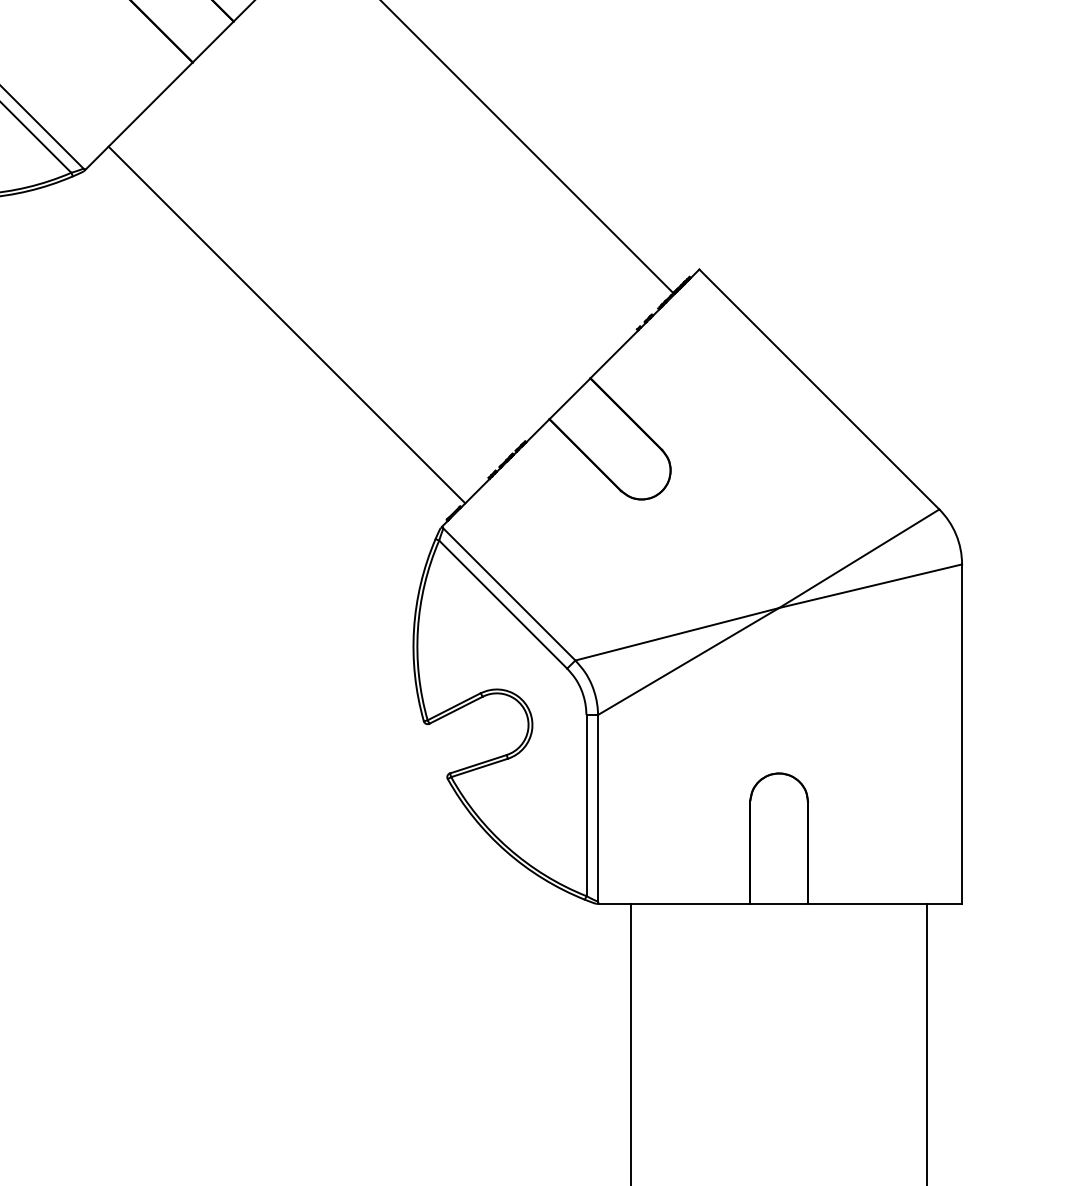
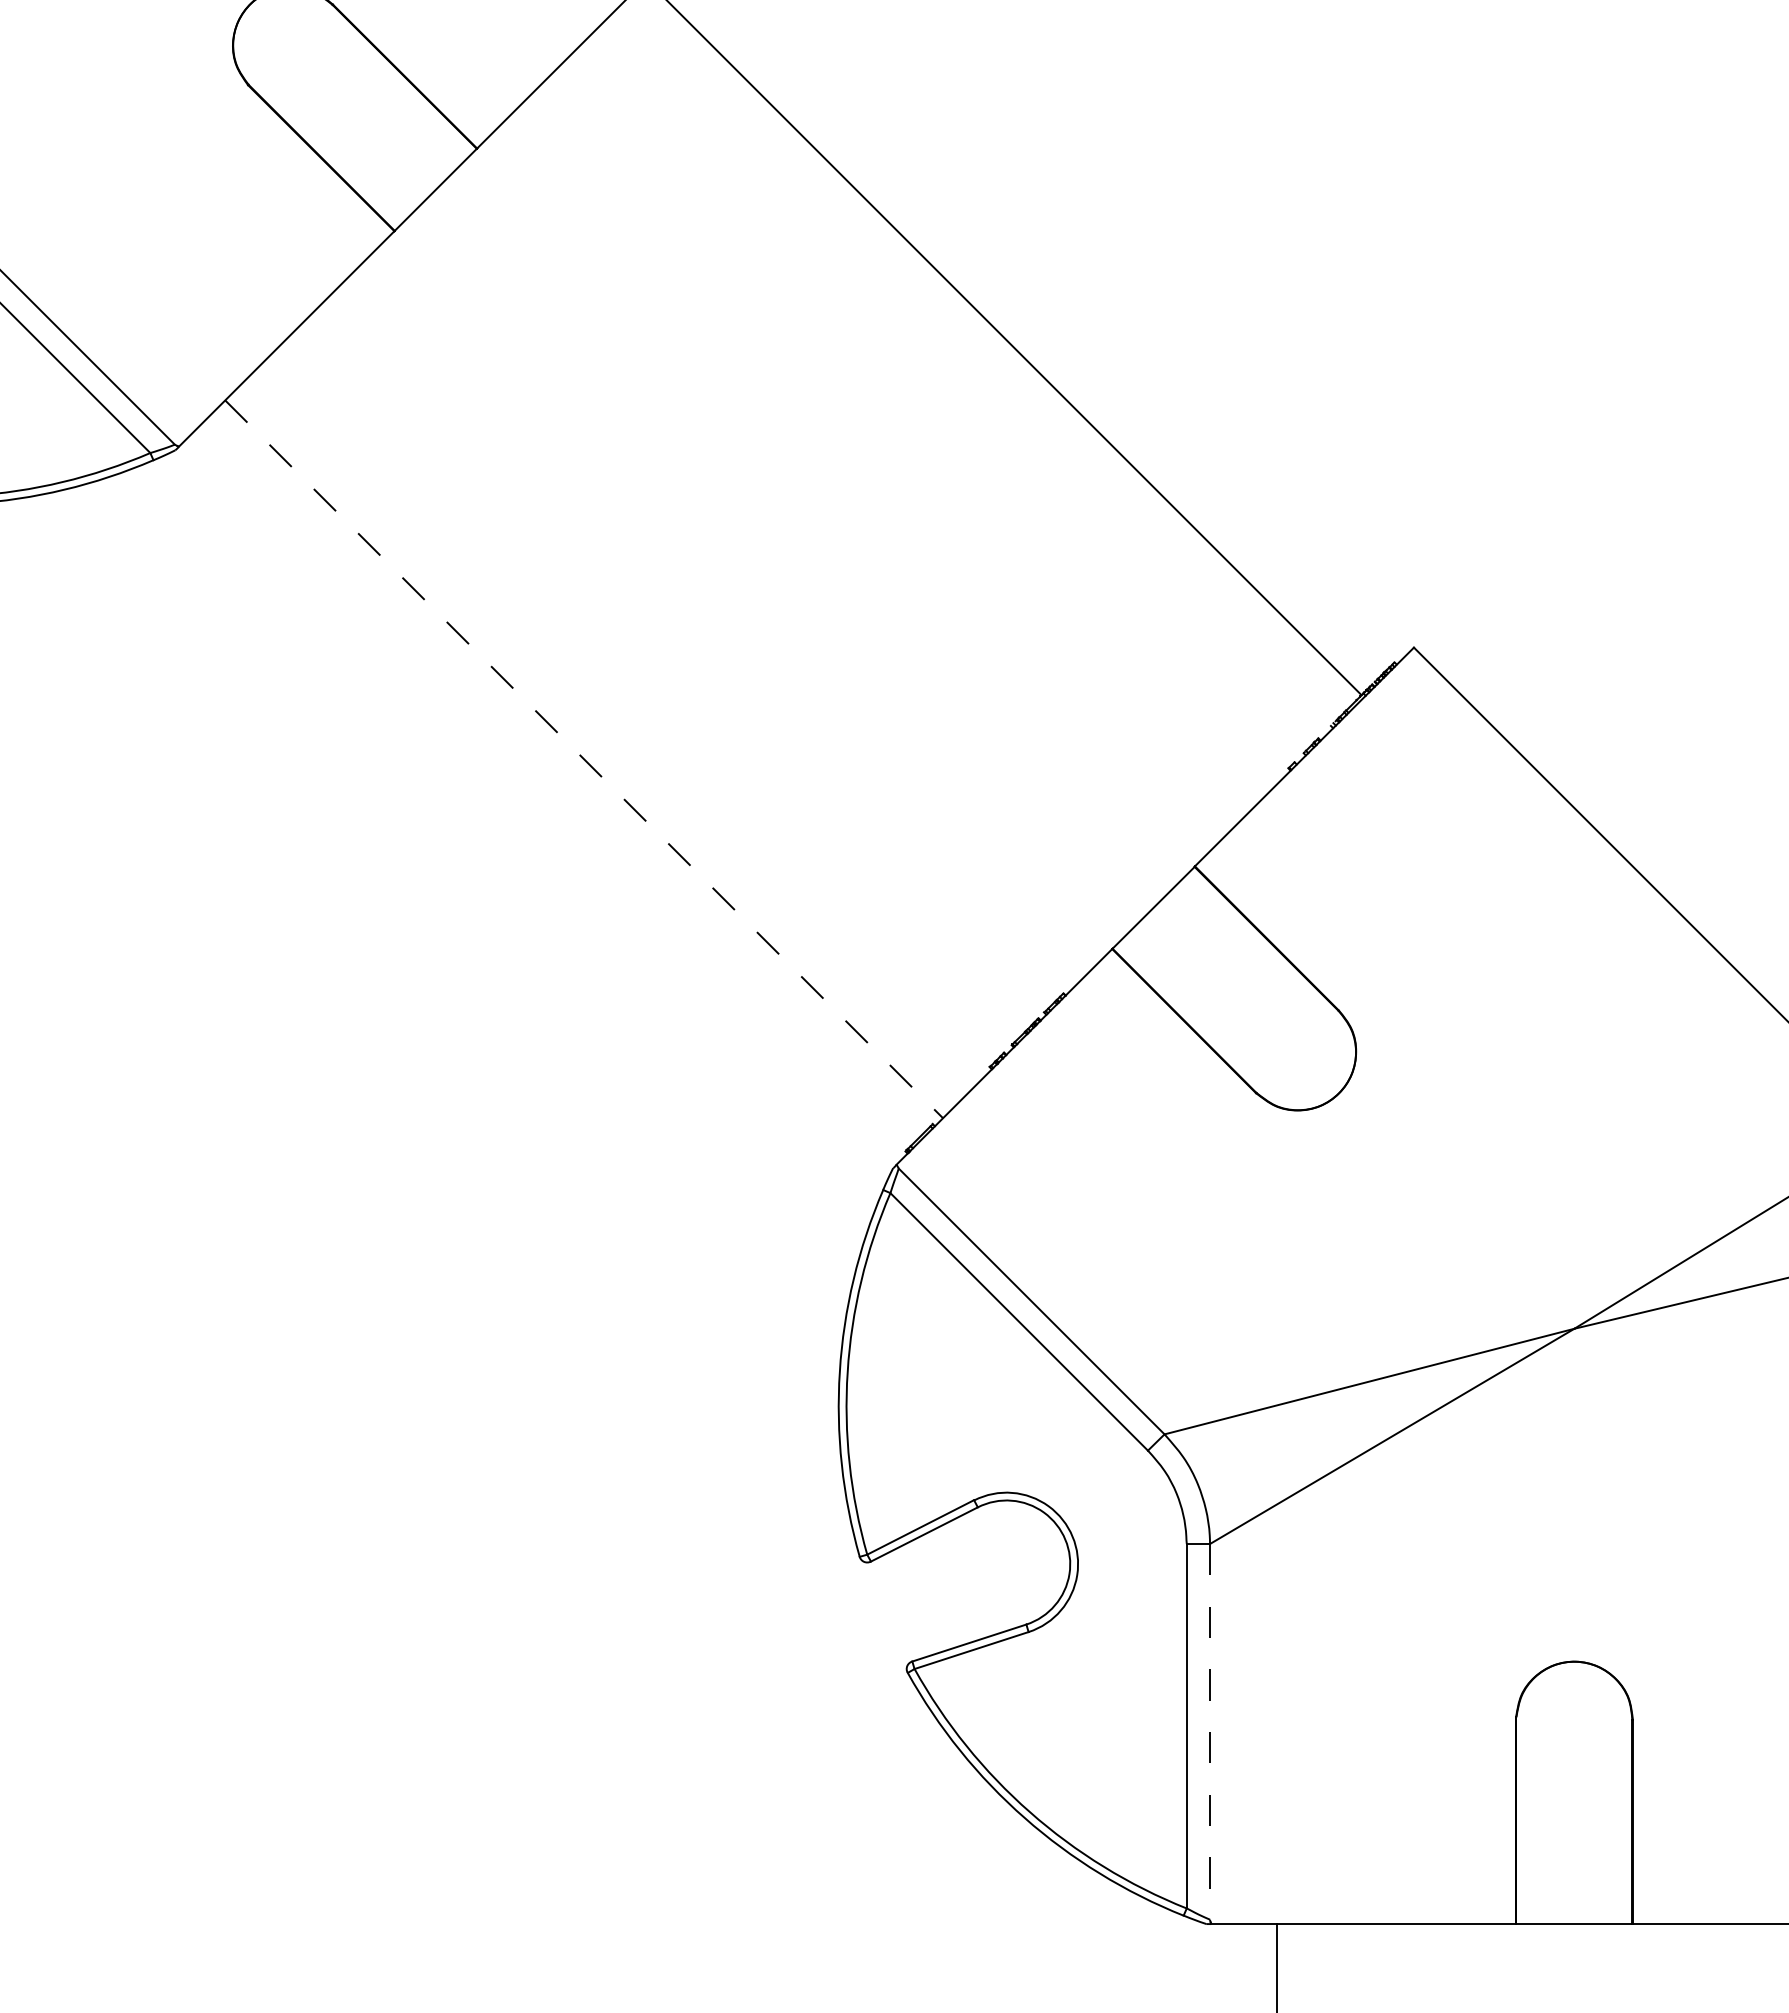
line: (287, 325) -> (585, 760), solid -> dashed
line: (598, 808) -> (1210, 1732), solid -> dashed

